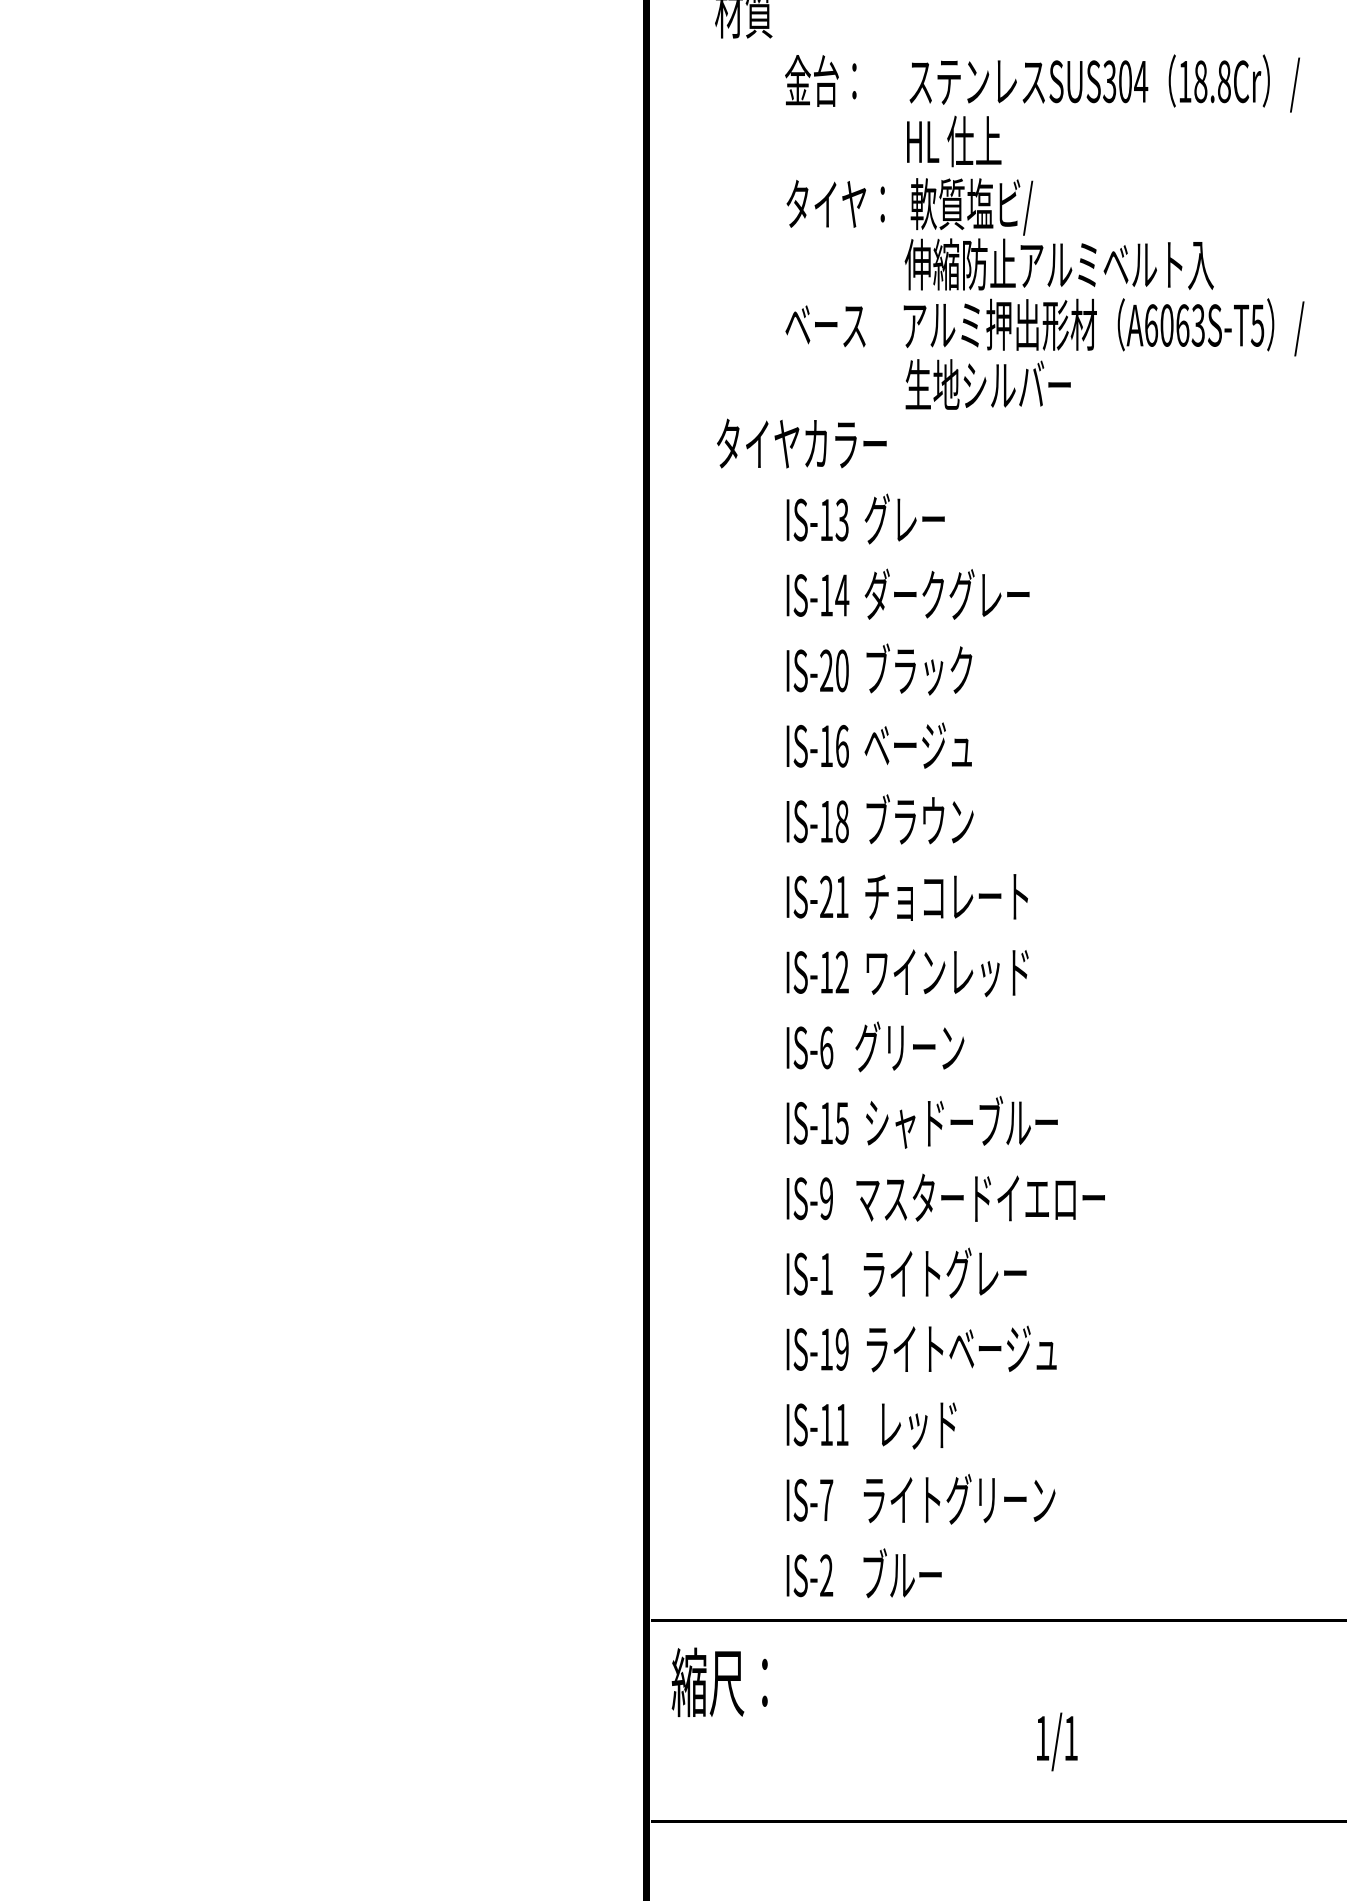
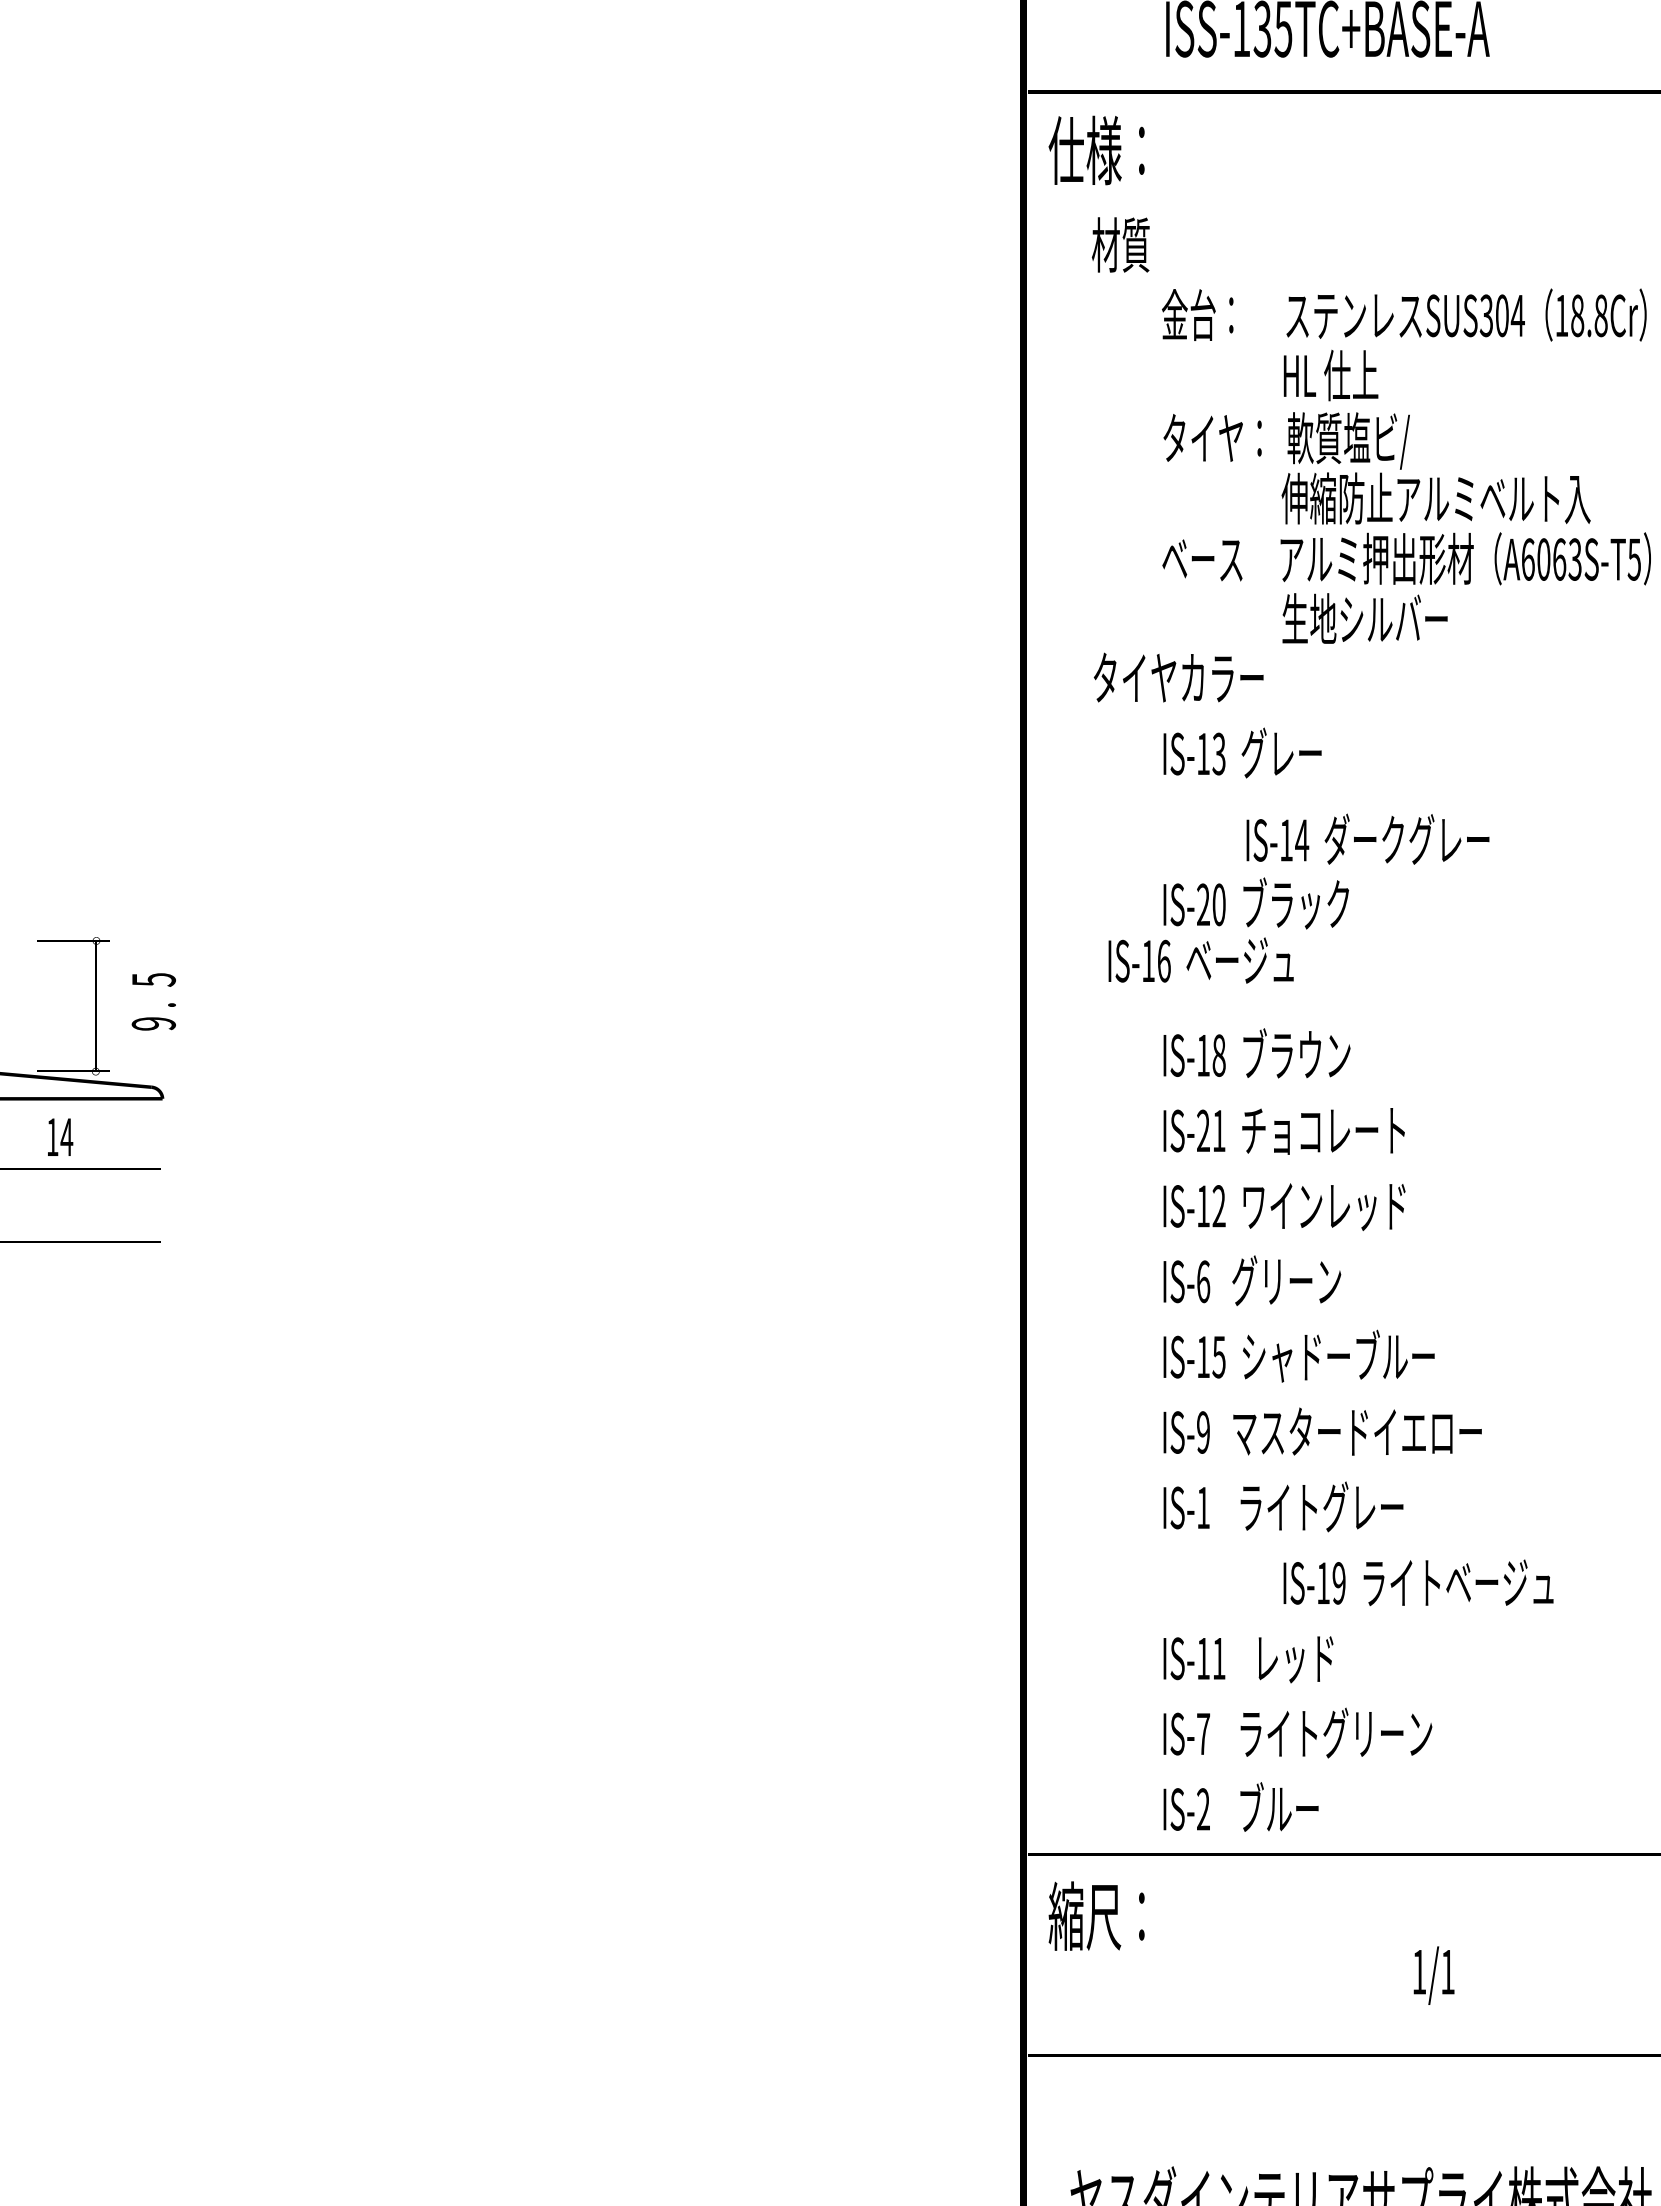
text: (907, 593) -> (1367, 838), moved
text: (878, 745) -> (1200, 960), moved
text: (921, 1348) -> (1418, 1582), moved

